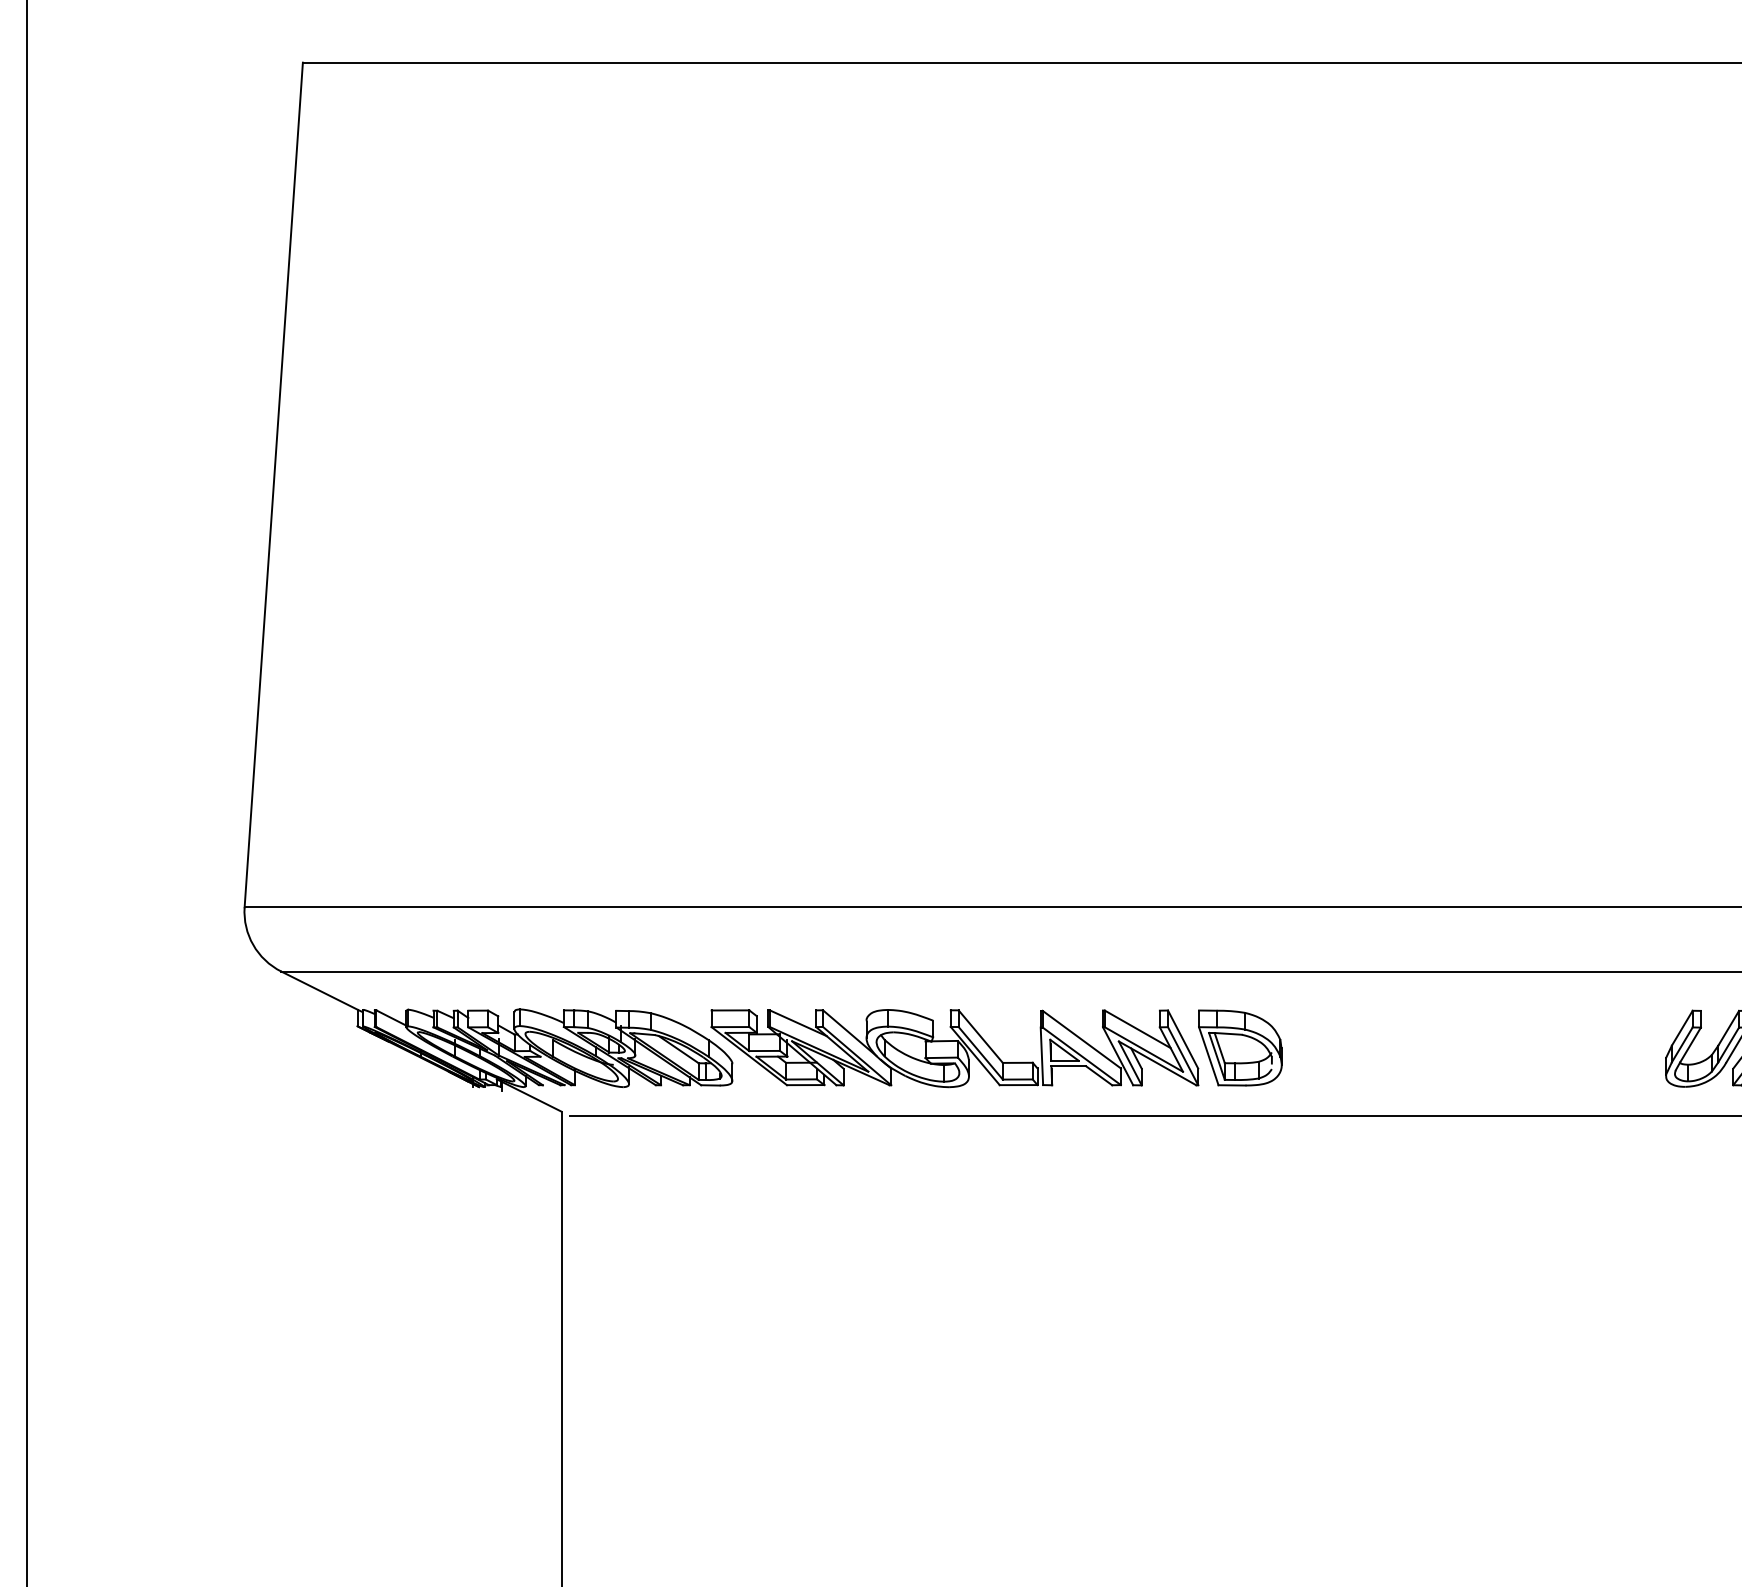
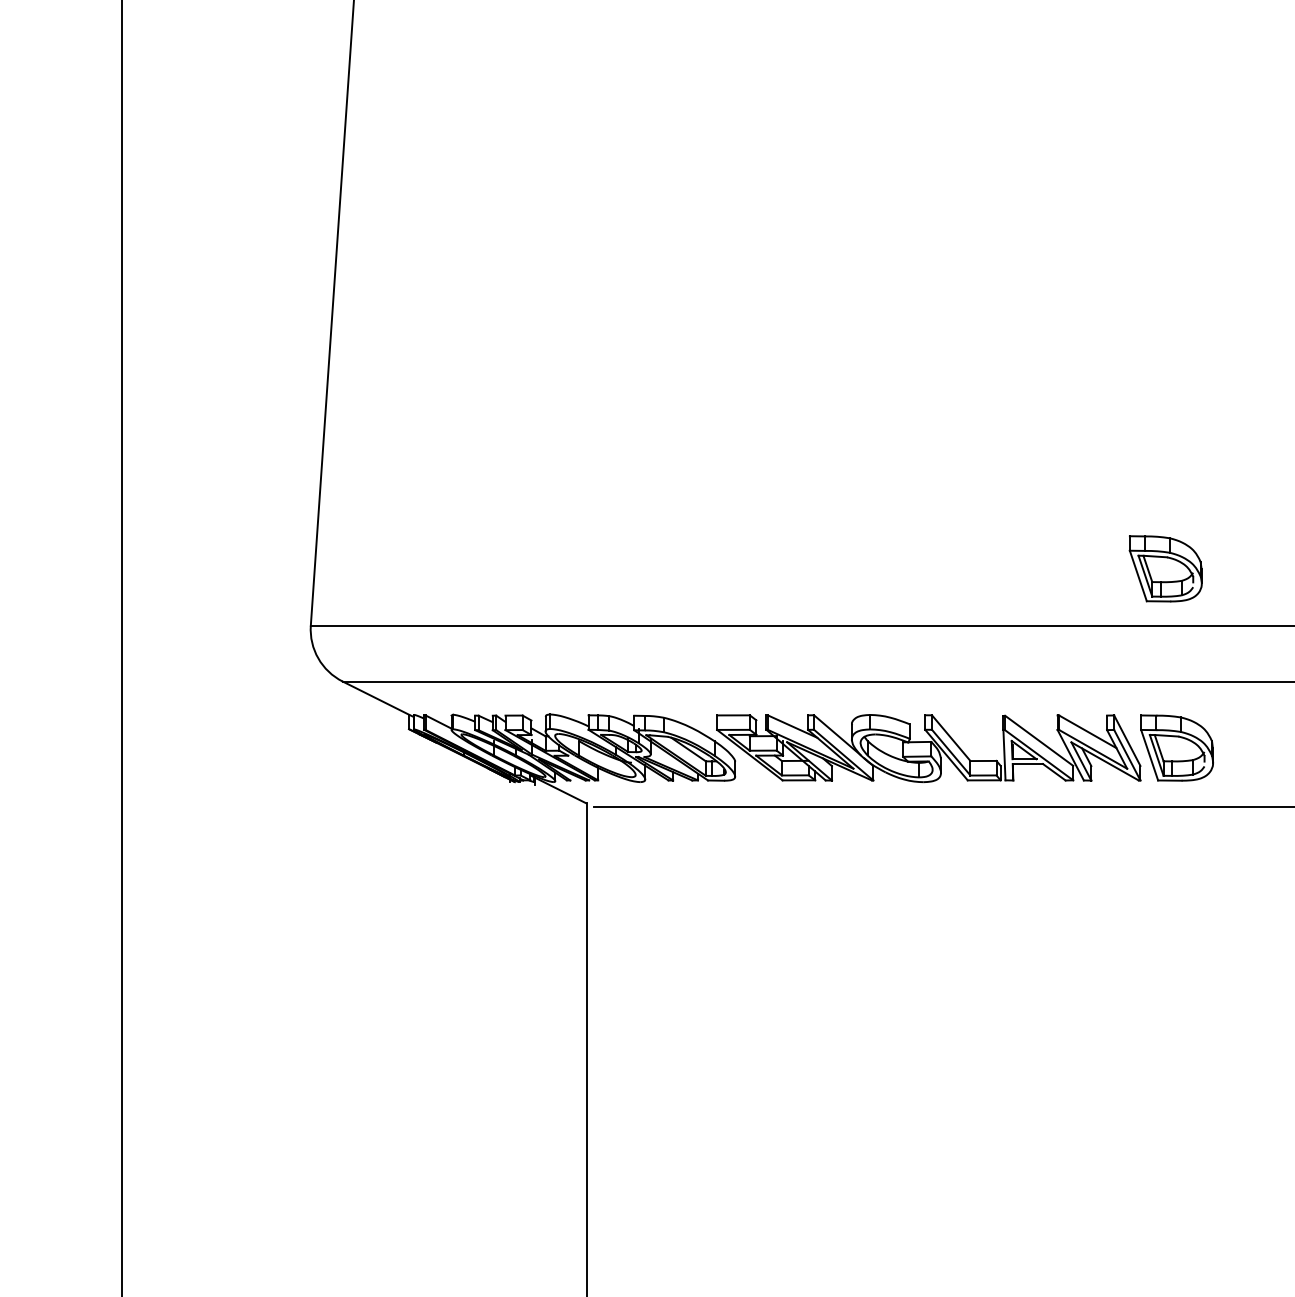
part: (1227, 841) -> (1165, 568), added

